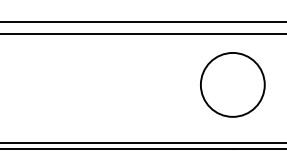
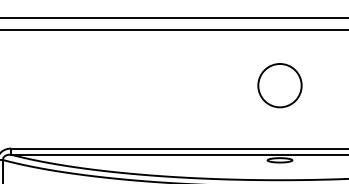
circle: (232, 84) -> (279, 85), size x0.62

